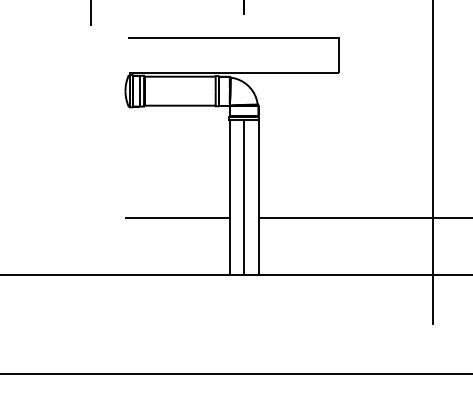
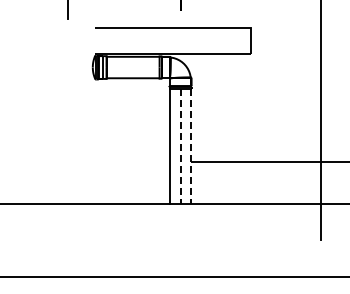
line: (243, 197) -> (180, 146), solid -> dashed
line: (258, 197) -> (191, 146), solid -> dashed
line: (177, 218) -> (131, 161), removed

